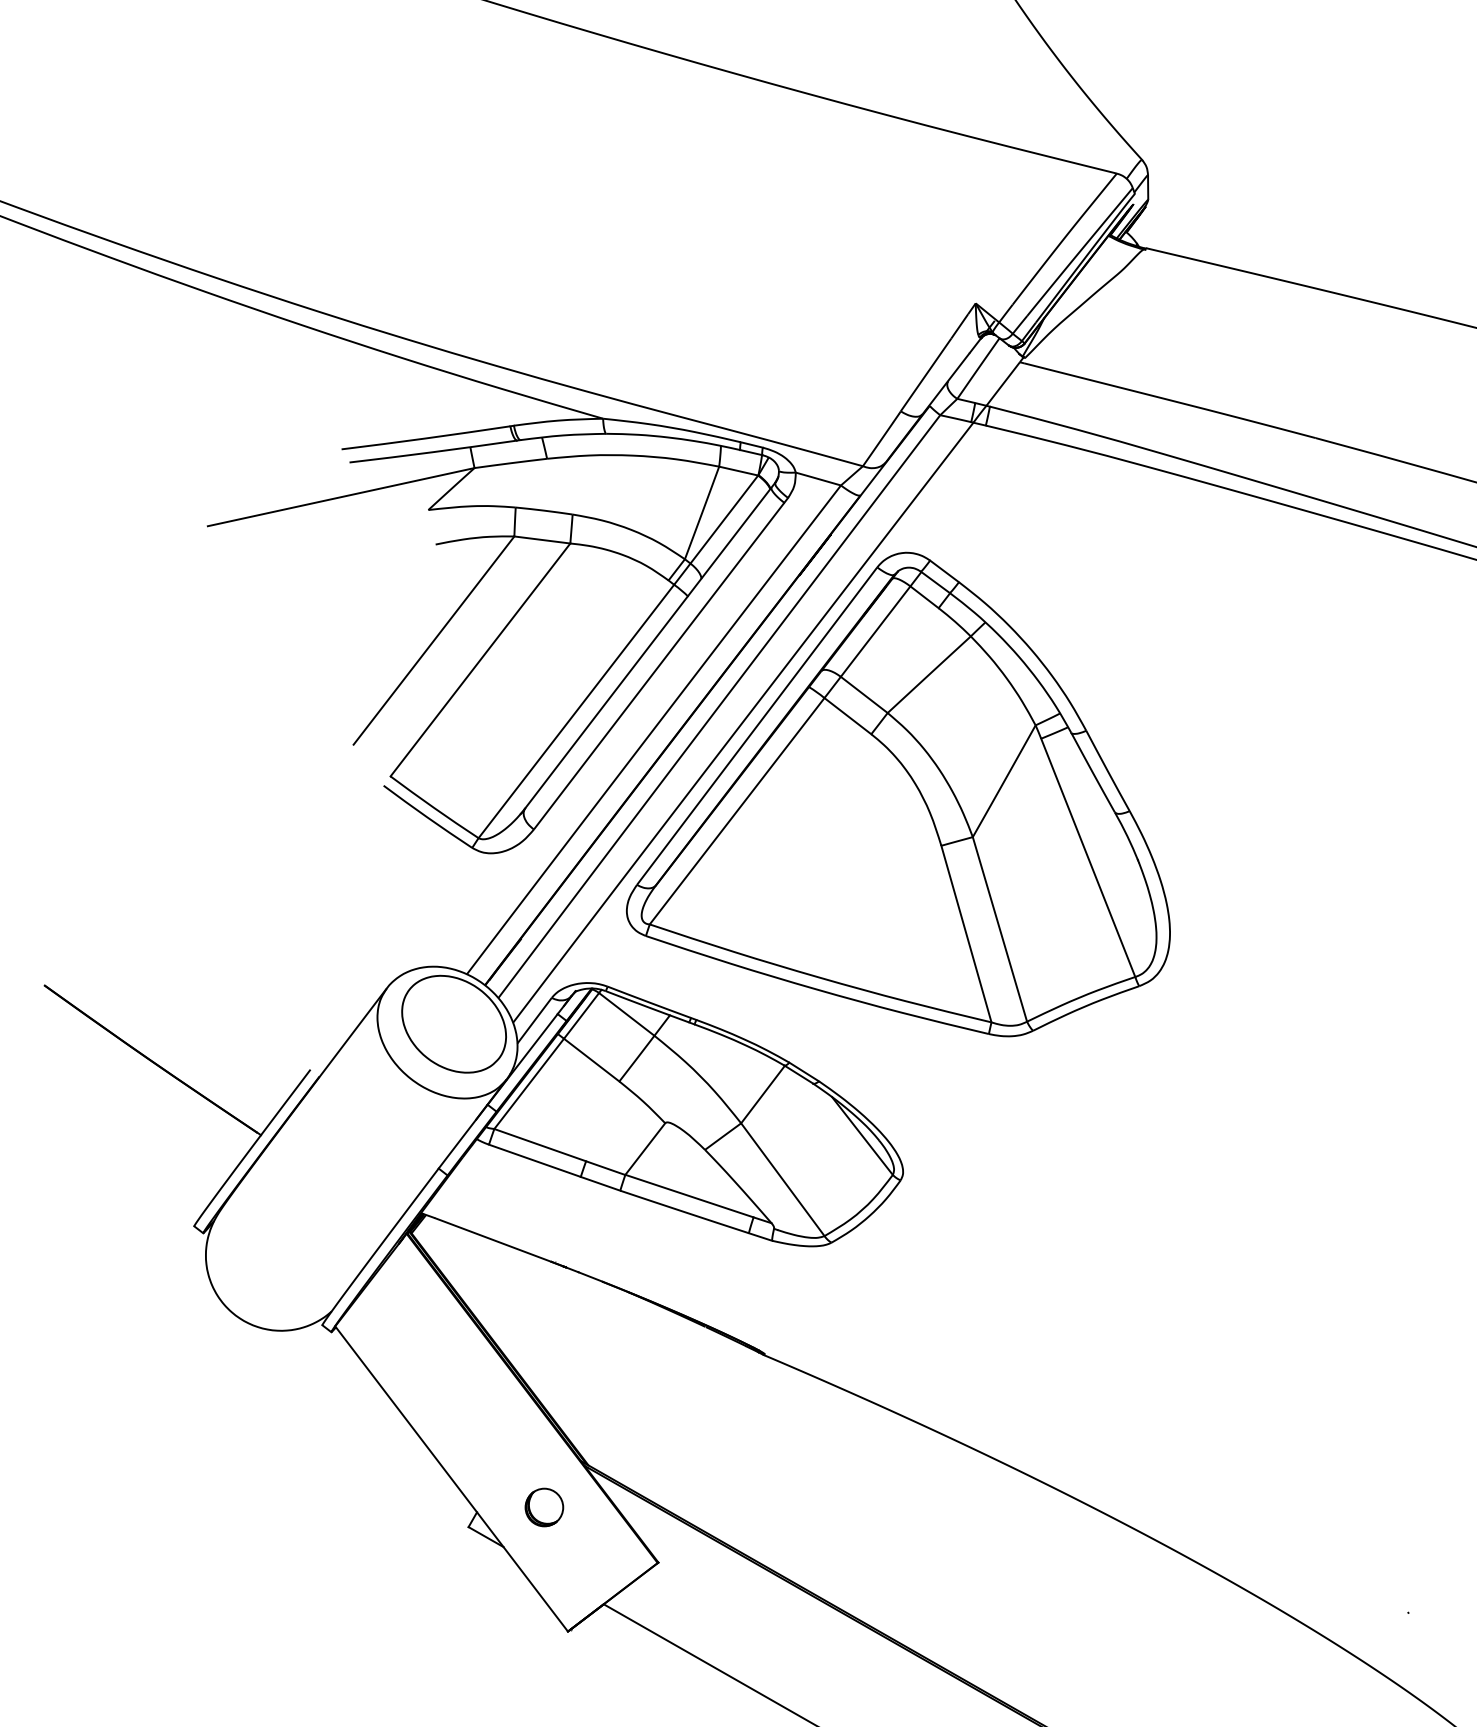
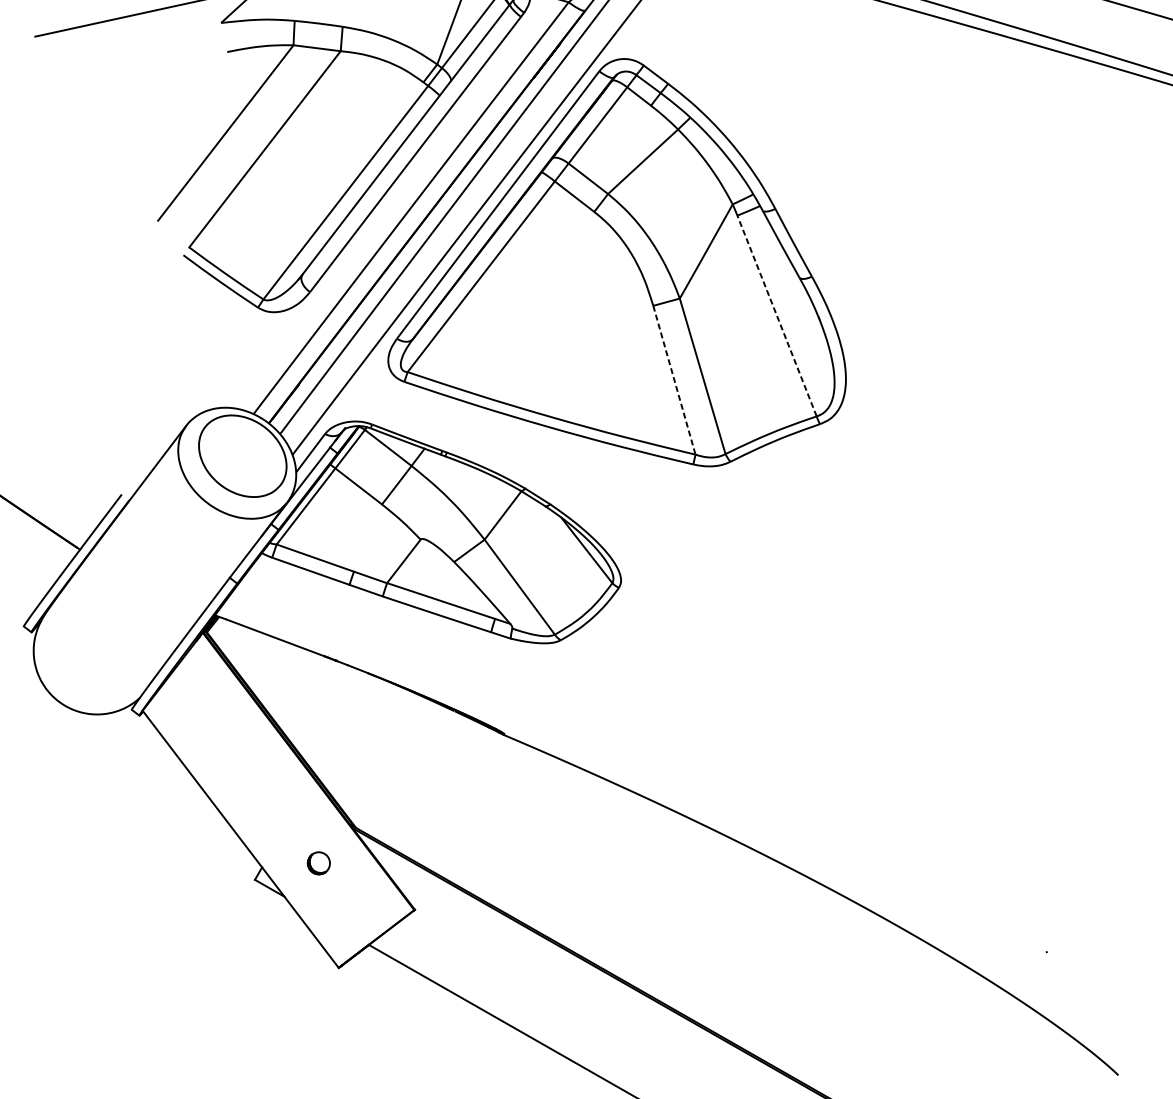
line: (1088, 857) -> (777, 315), solid -> dashed
line: (966, 934) -> (674, 380), solid -> dashed
part: (544, 1507) -> (318, 863), size x0.7

